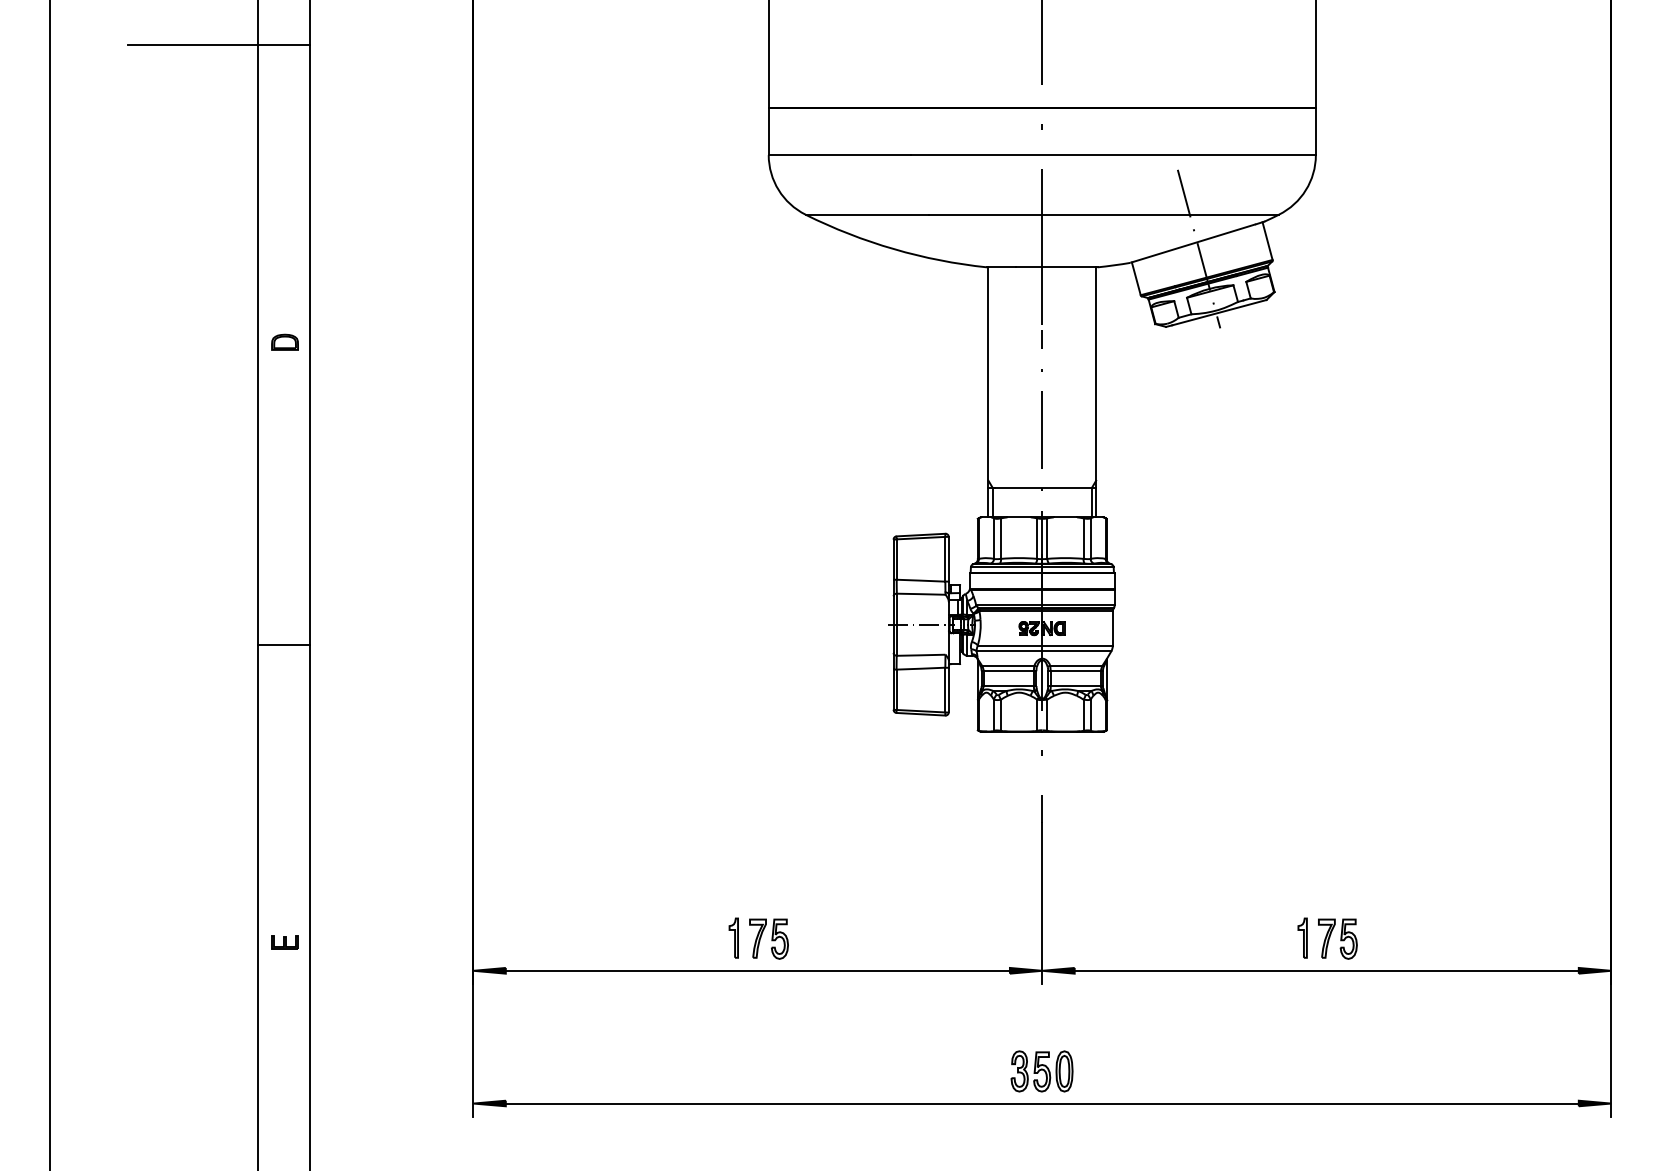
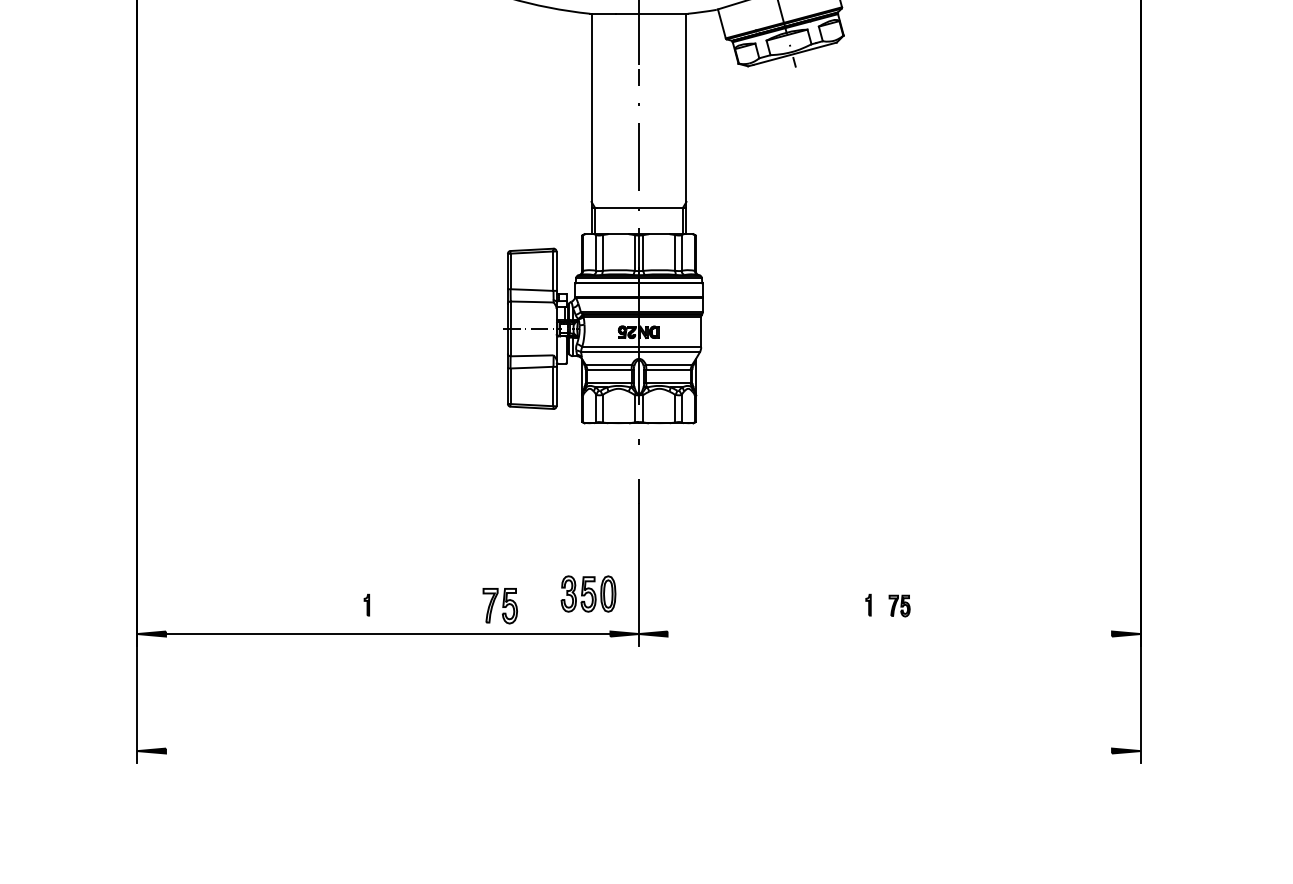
part: (733, 937) -> (366, 604), size x0.6
part: (1302, 937) -> (868, 604), size x0.6
part: (768, 938) -> (499, 605), moved
part: (1337, 938) -> (899, 605), size x0.6
line: (1326, 970) -> (889, 633), removed
part: (1041, 1071) -> (588, 594), moved
line: (1041, 1103) -> (638, 751), removed

